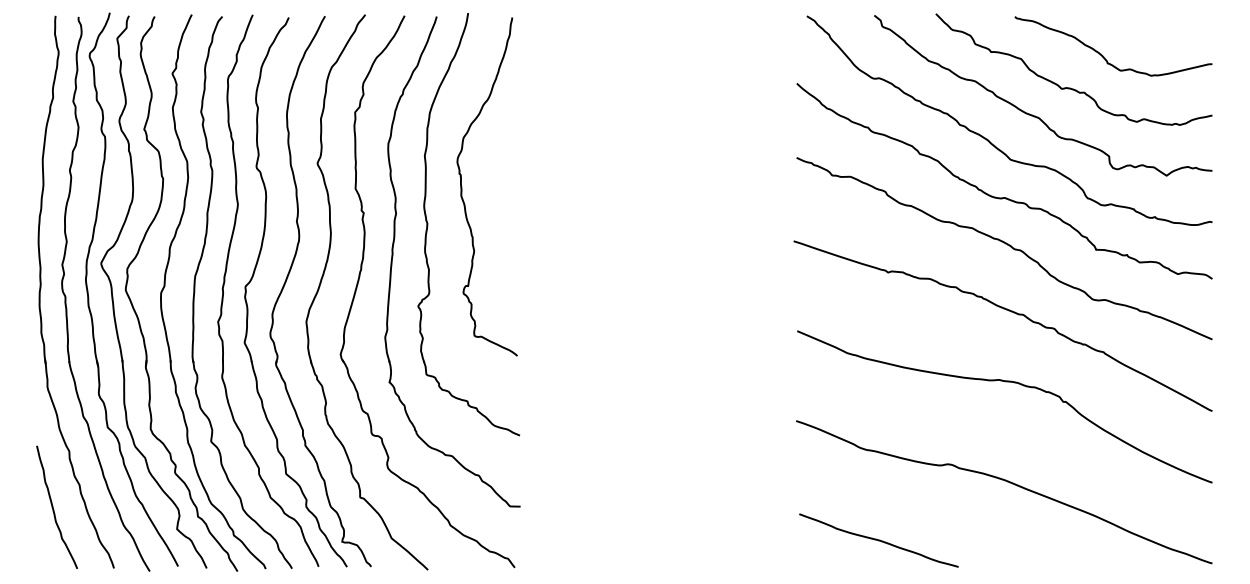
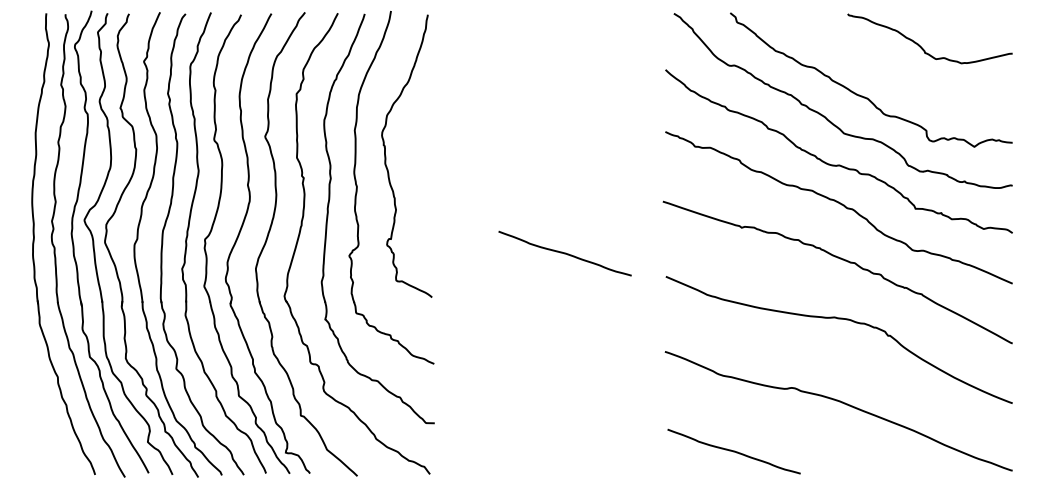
curve: (1067, 86) -> (891, 72), removed
curve: (675, 303) -> (564, 253), added
curve: (54, 509) -> (45, 425), removed

